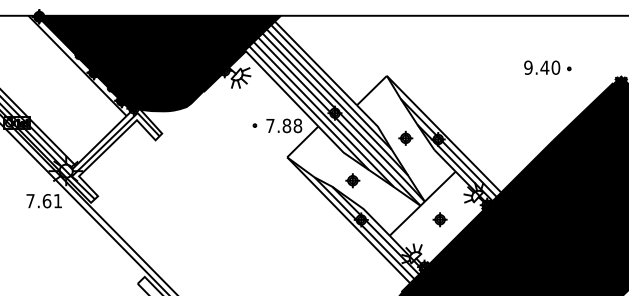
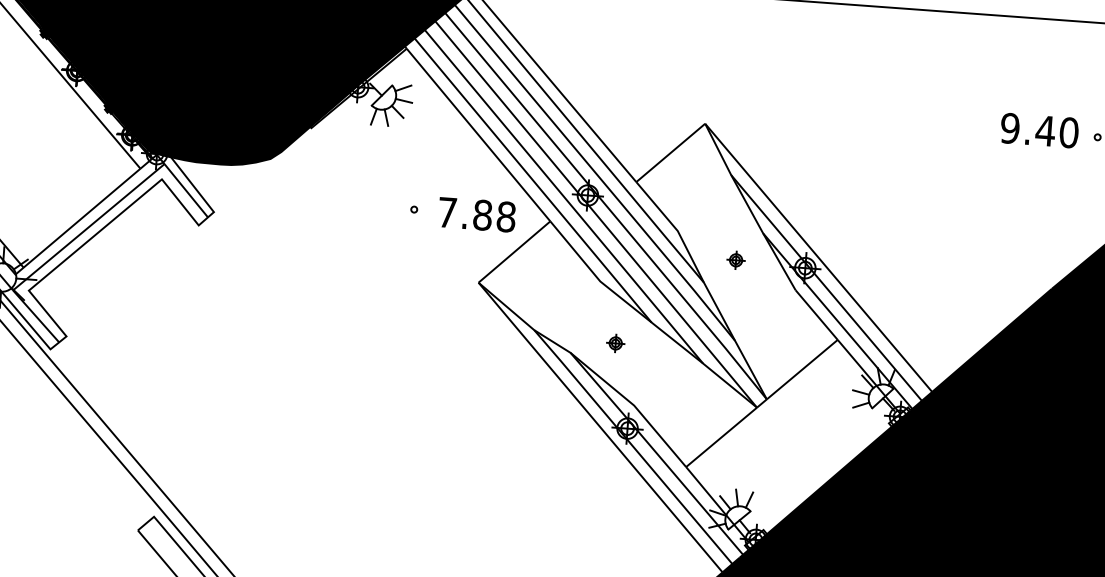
part: (405, 137) -> (735, 258), size x0.6
part: (352, 180) -> (614, 342), size x0.6
part: (439, 219) -> (795, 440), removed

